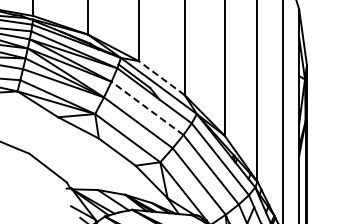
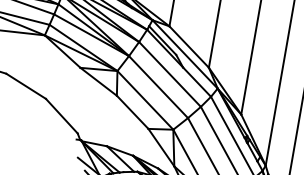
line: (161, 78) -> (188, 47), dashed -> solid
line: (147, 108) -> (169, 74), dashed -> solid

